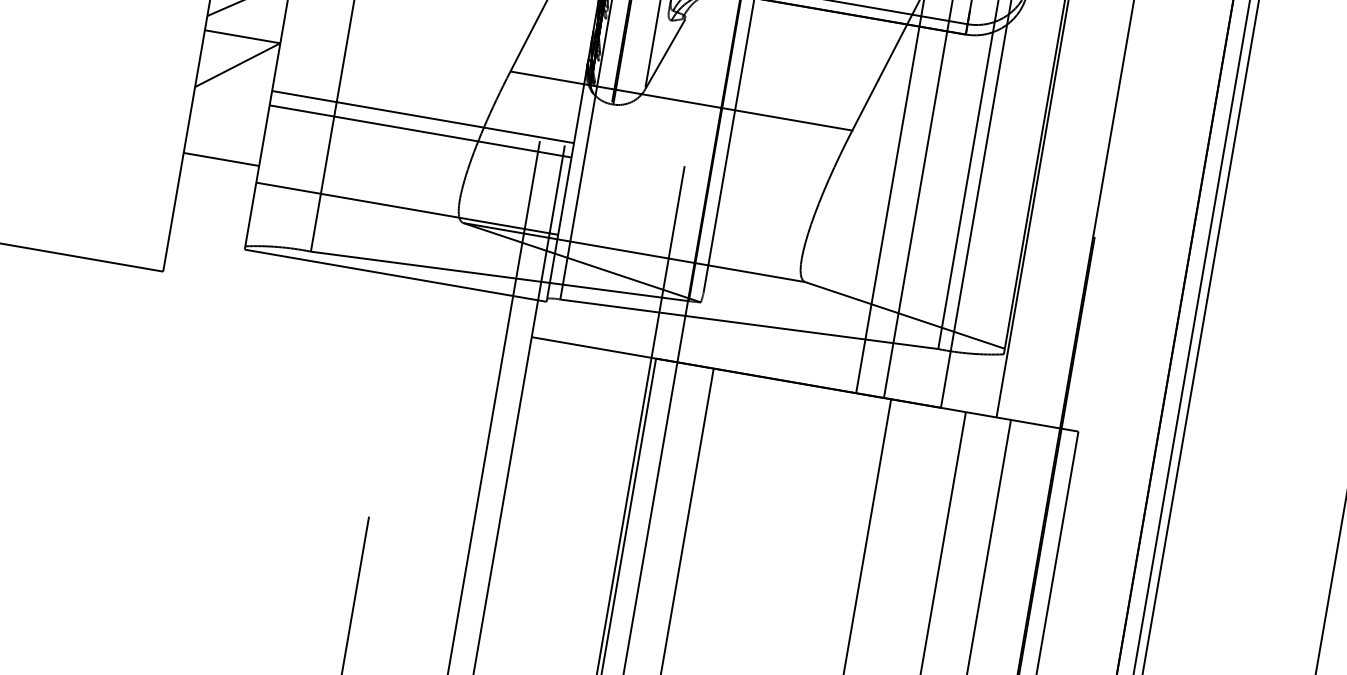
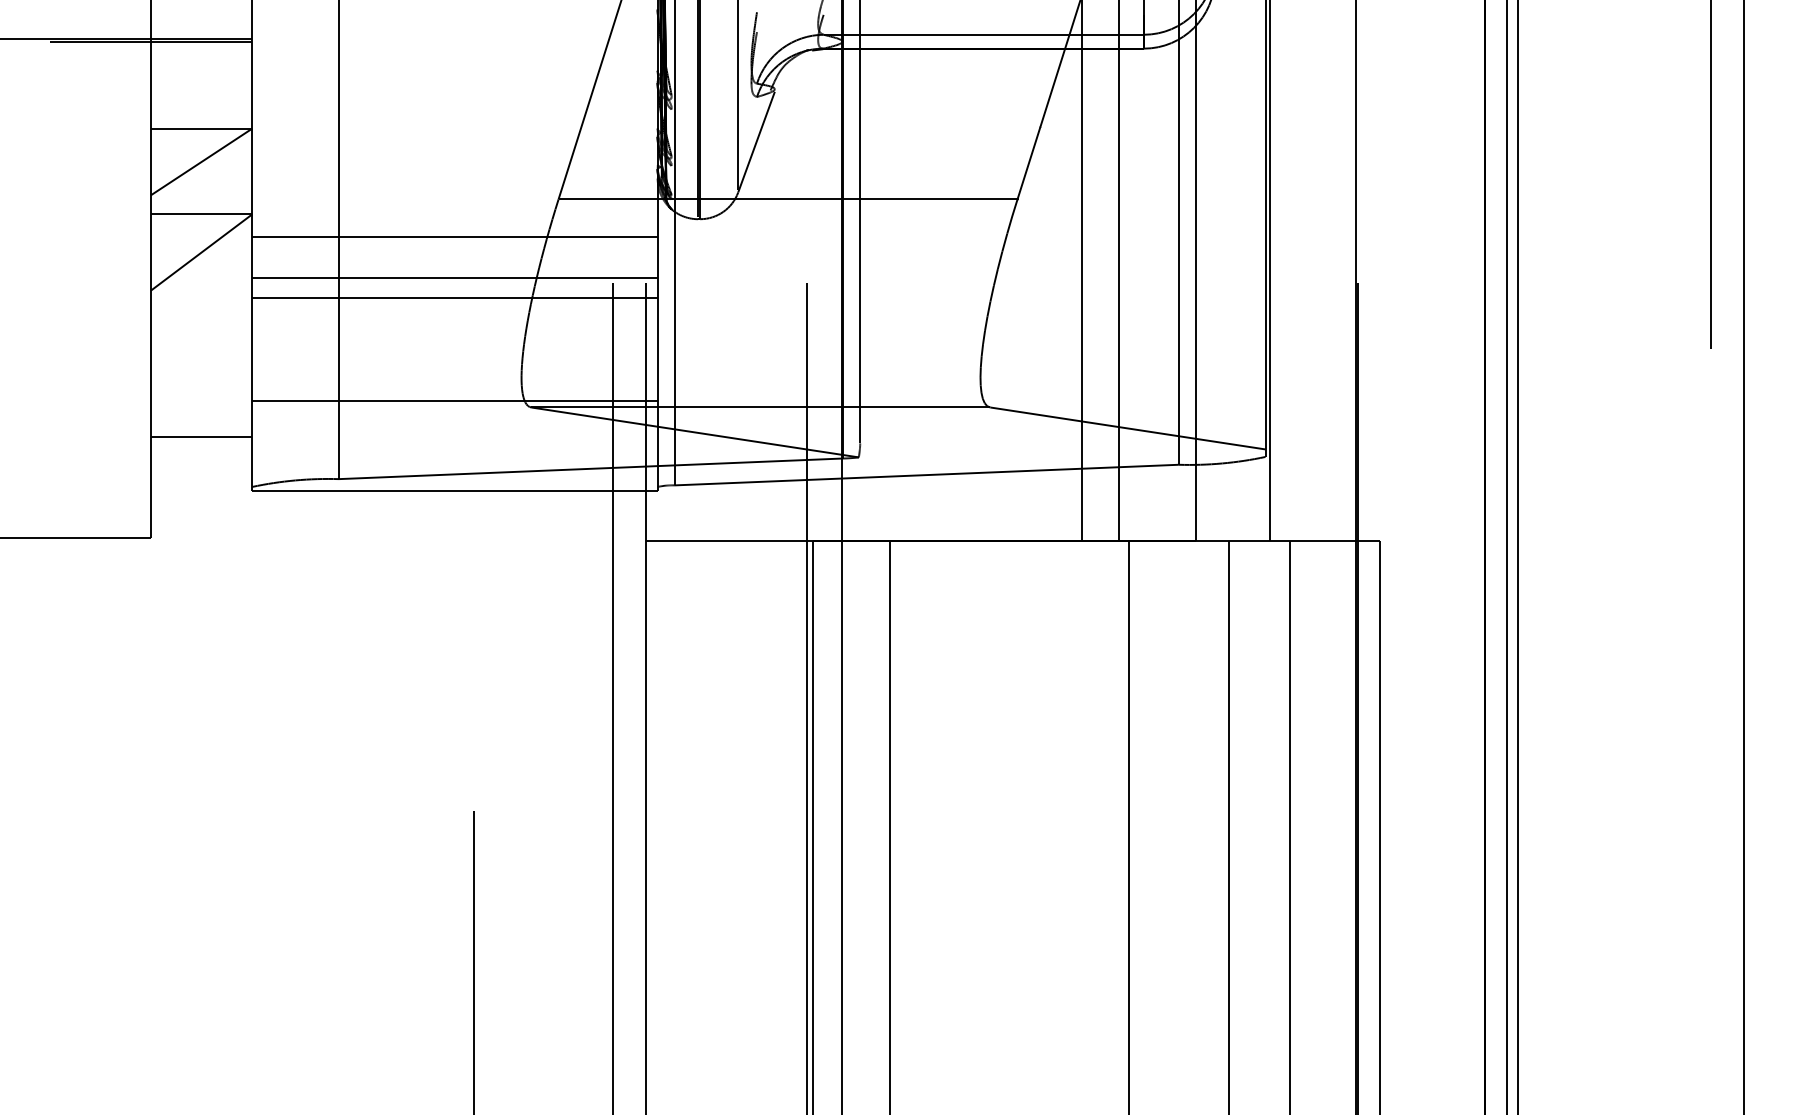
line: (428, 85) -> (454, 236), added
line: (221, 159) -> (201, 437), moved

